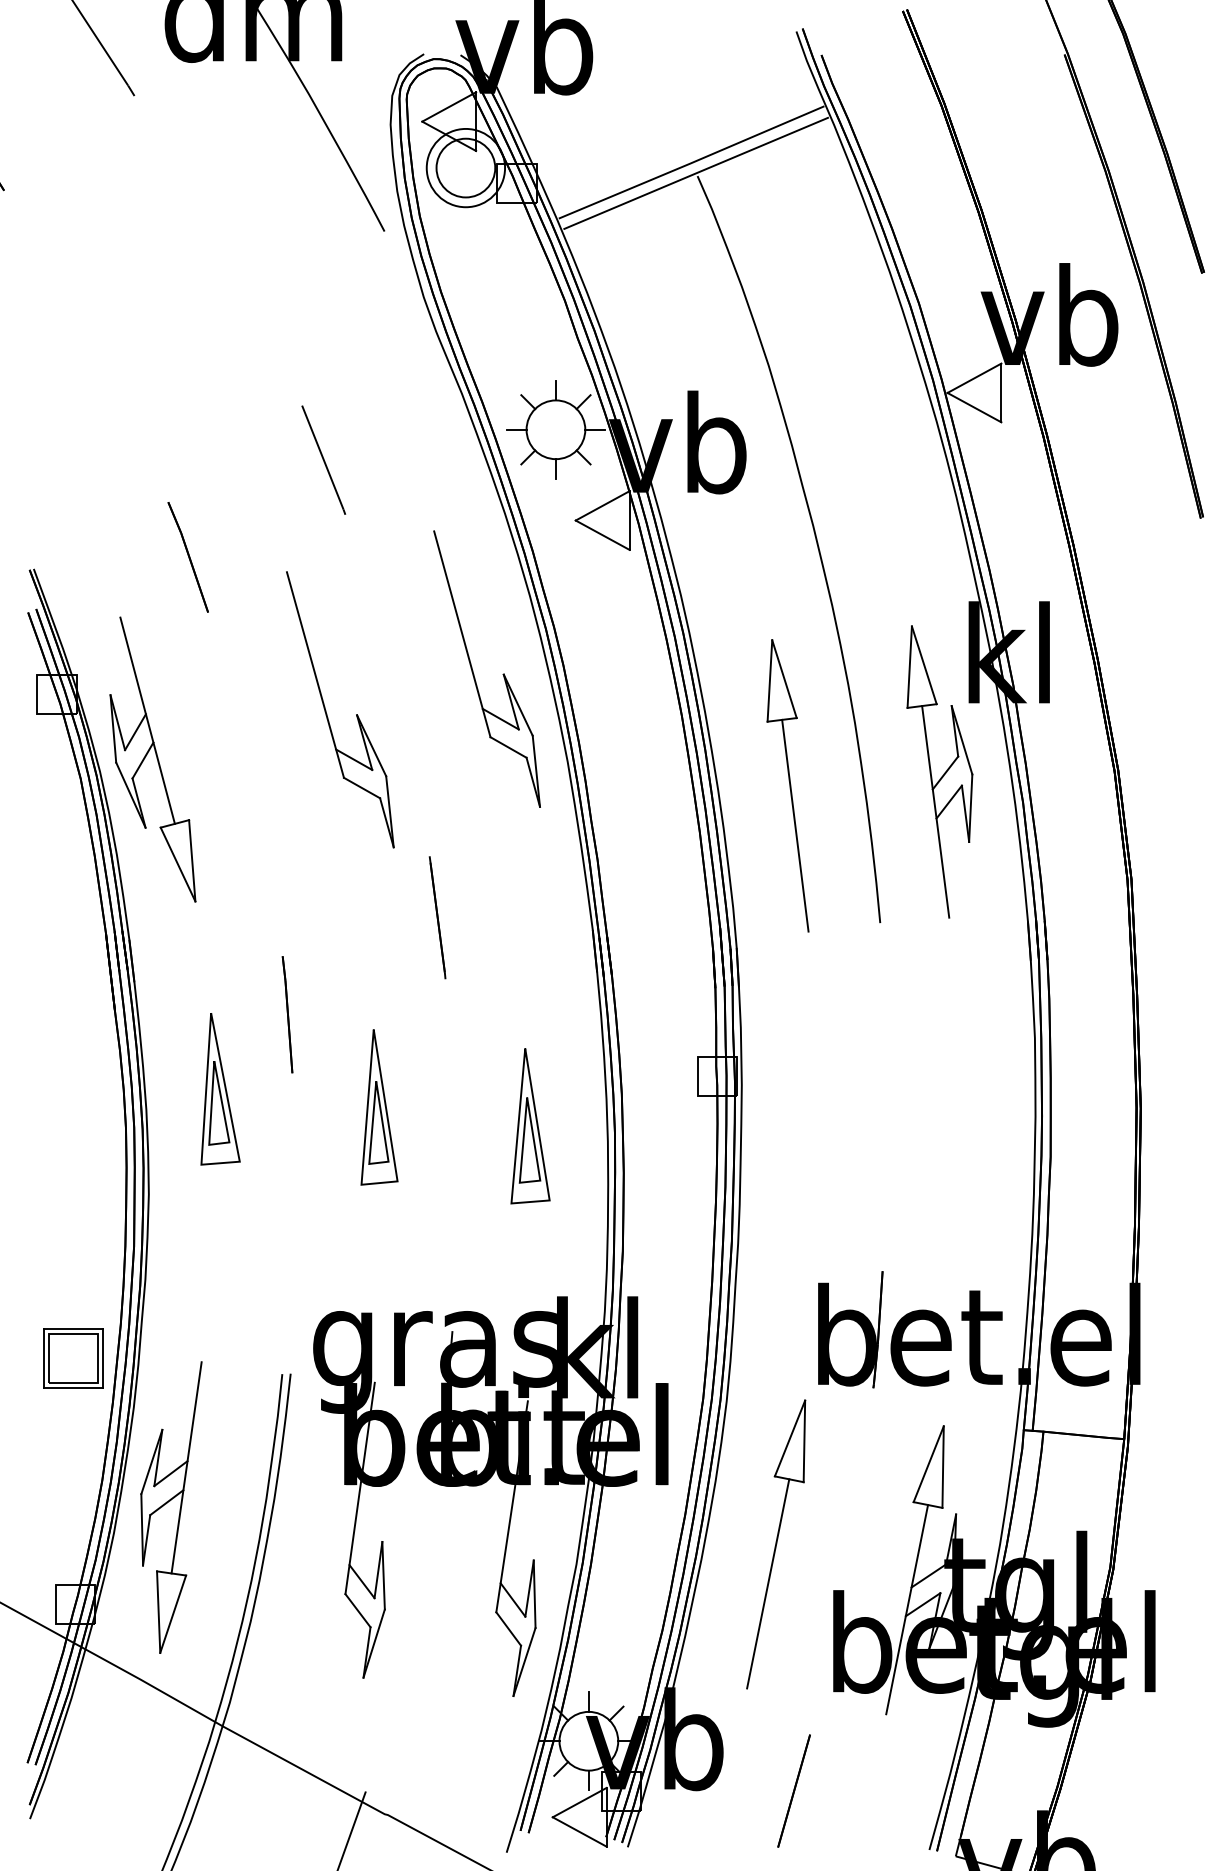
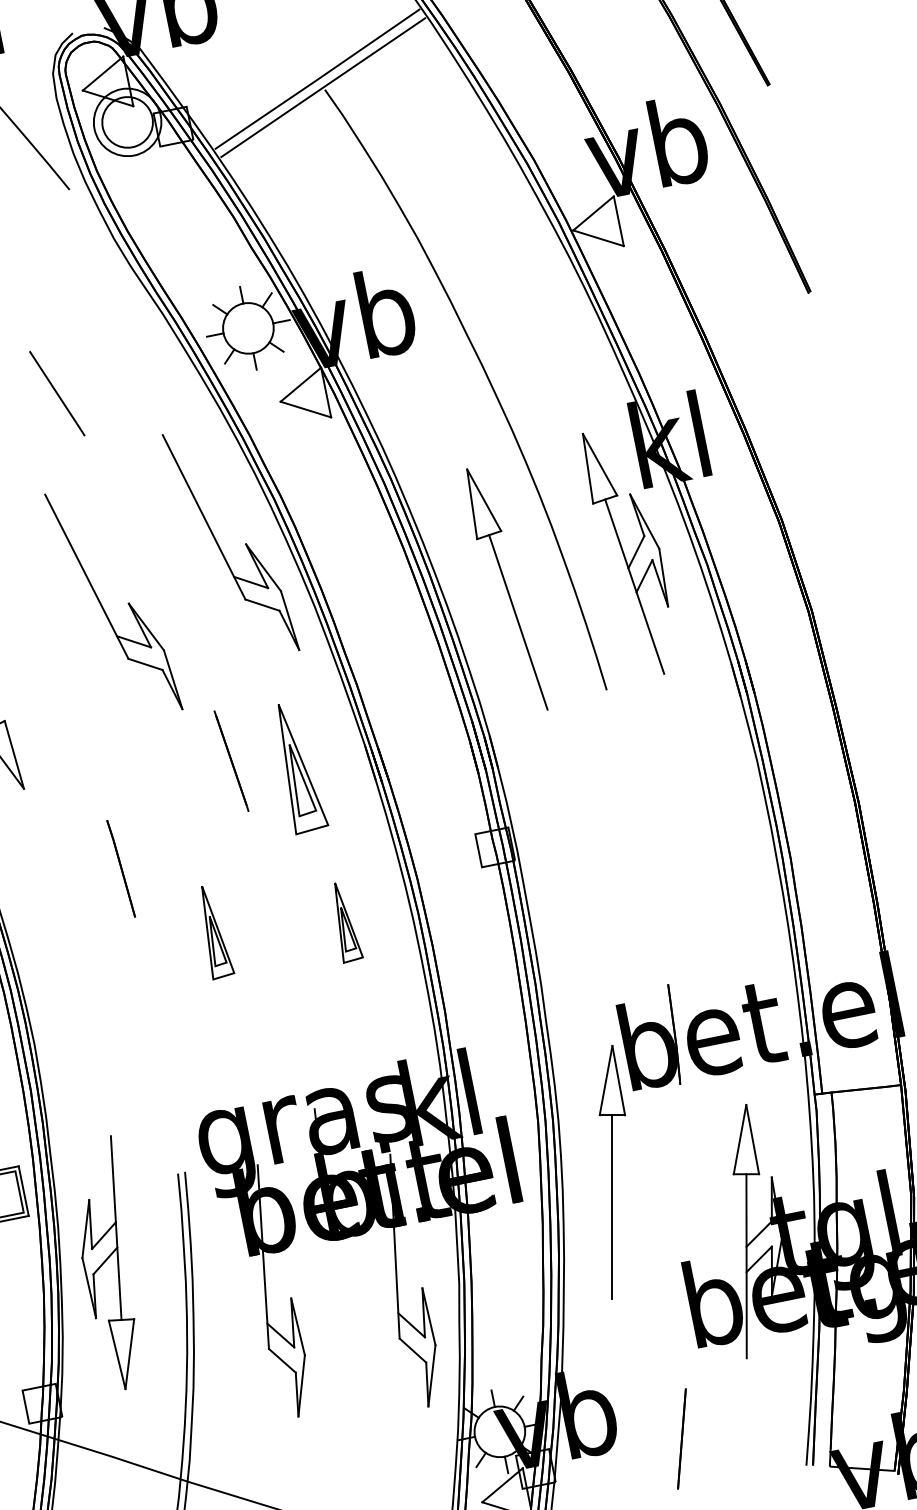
part: (220, 1089) -> (299, 767), moved
part: (379, 1107) -> (214, 931), size x0.7
part: (530, 1126) -> (345, 921), size x0.6
part: (171, 1507) -> (110, 1264), moved
part: (776, 1544) -> (612, 1172), moved

